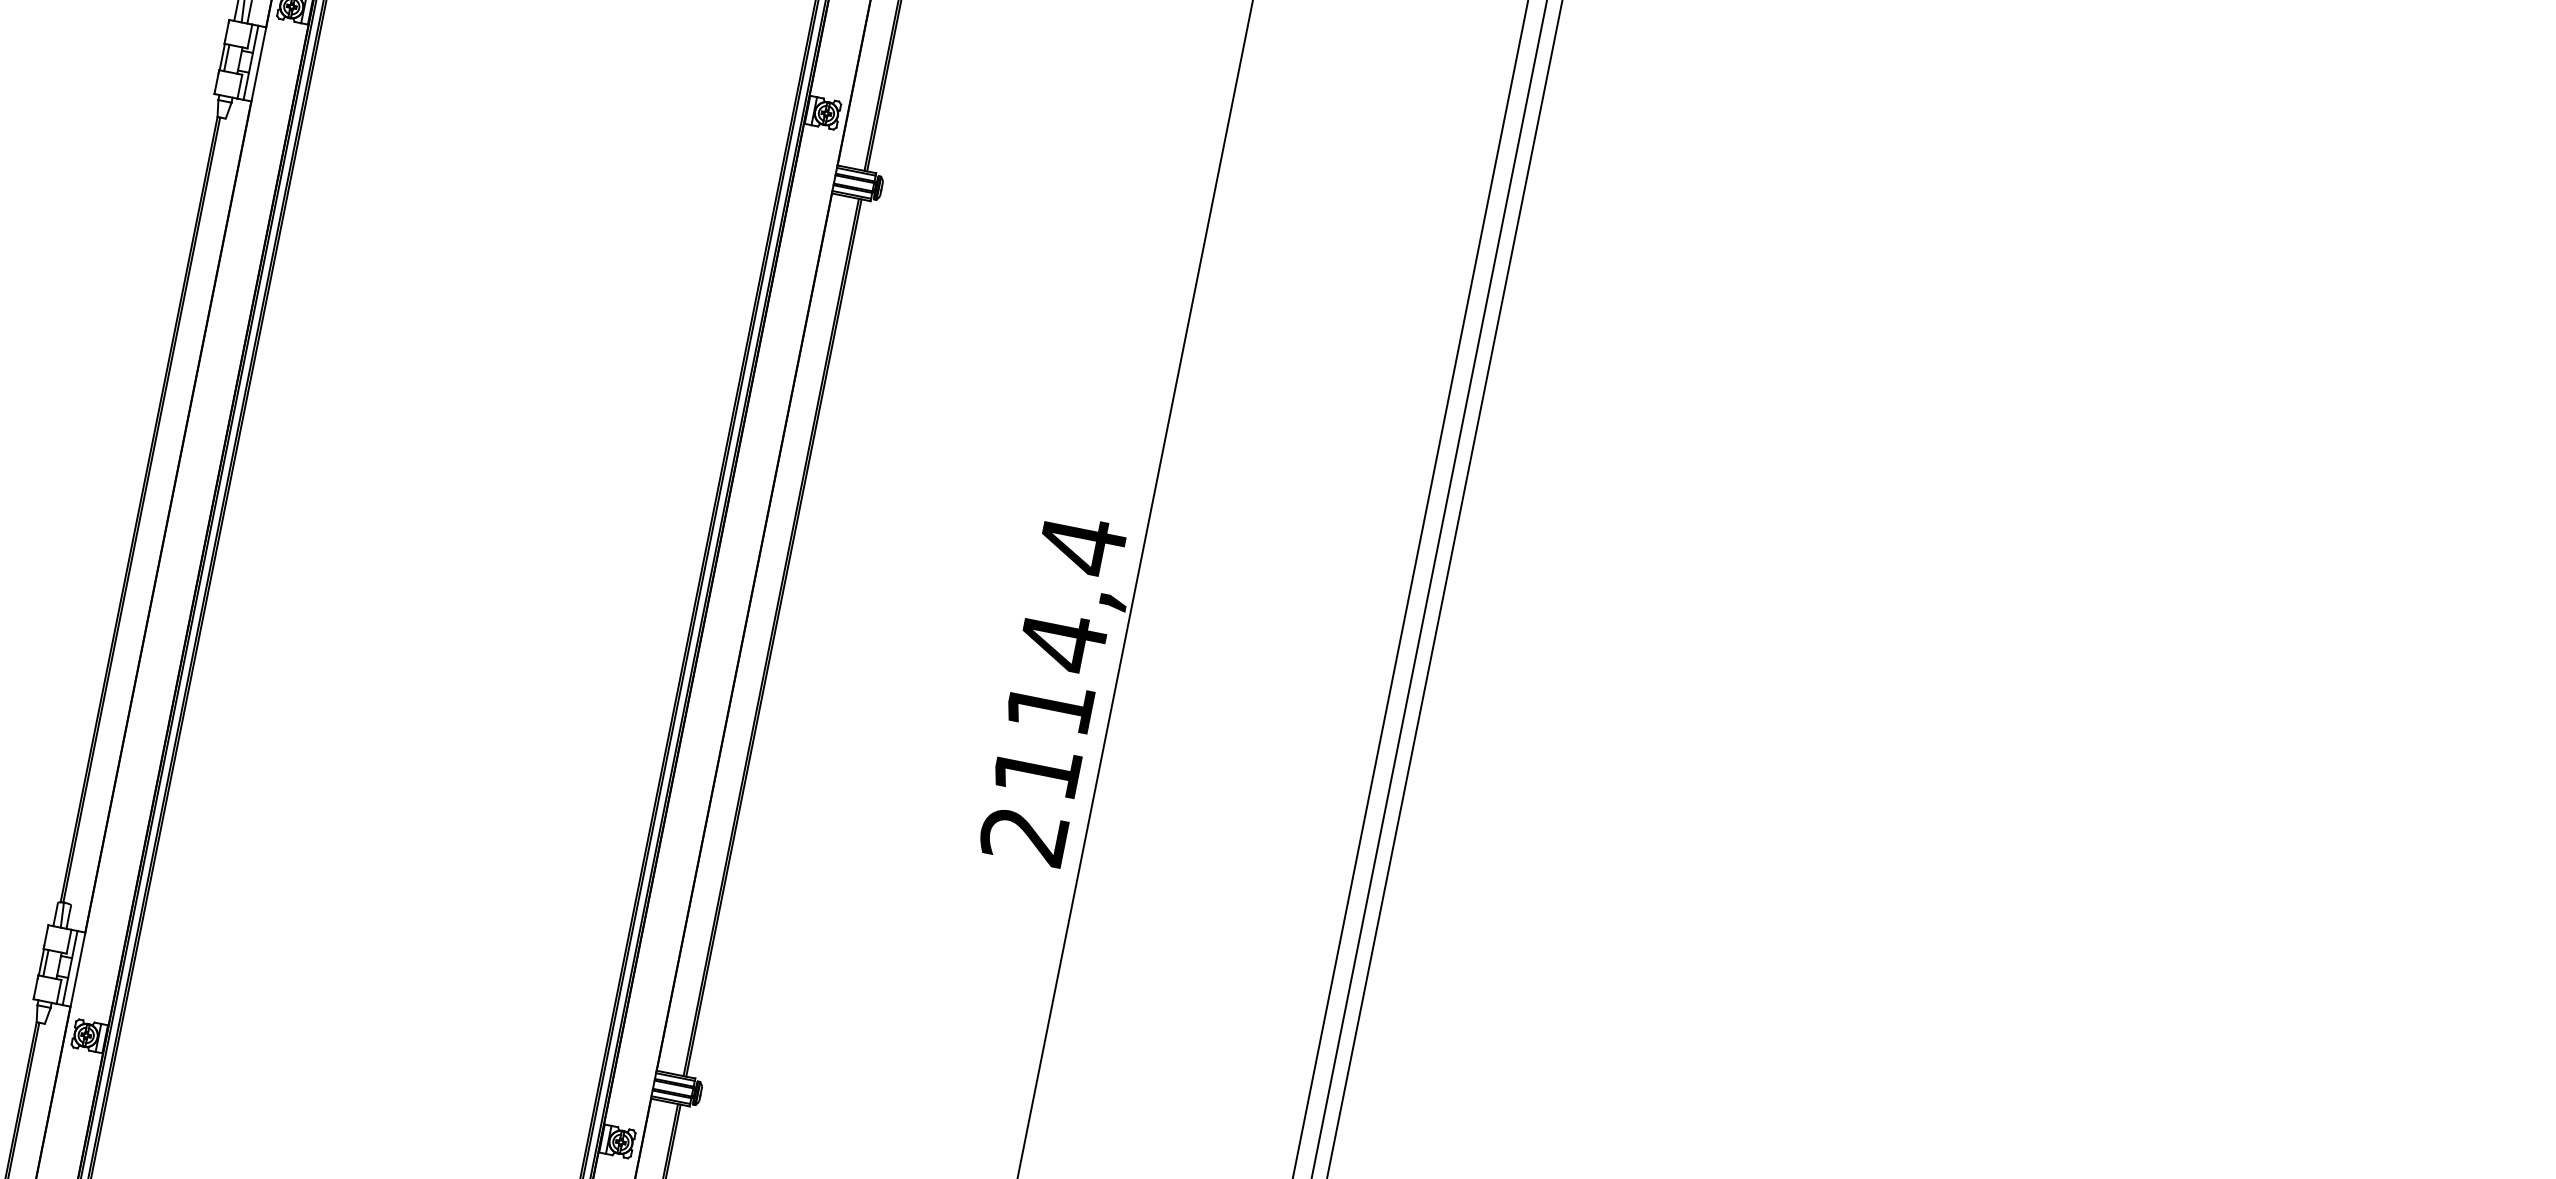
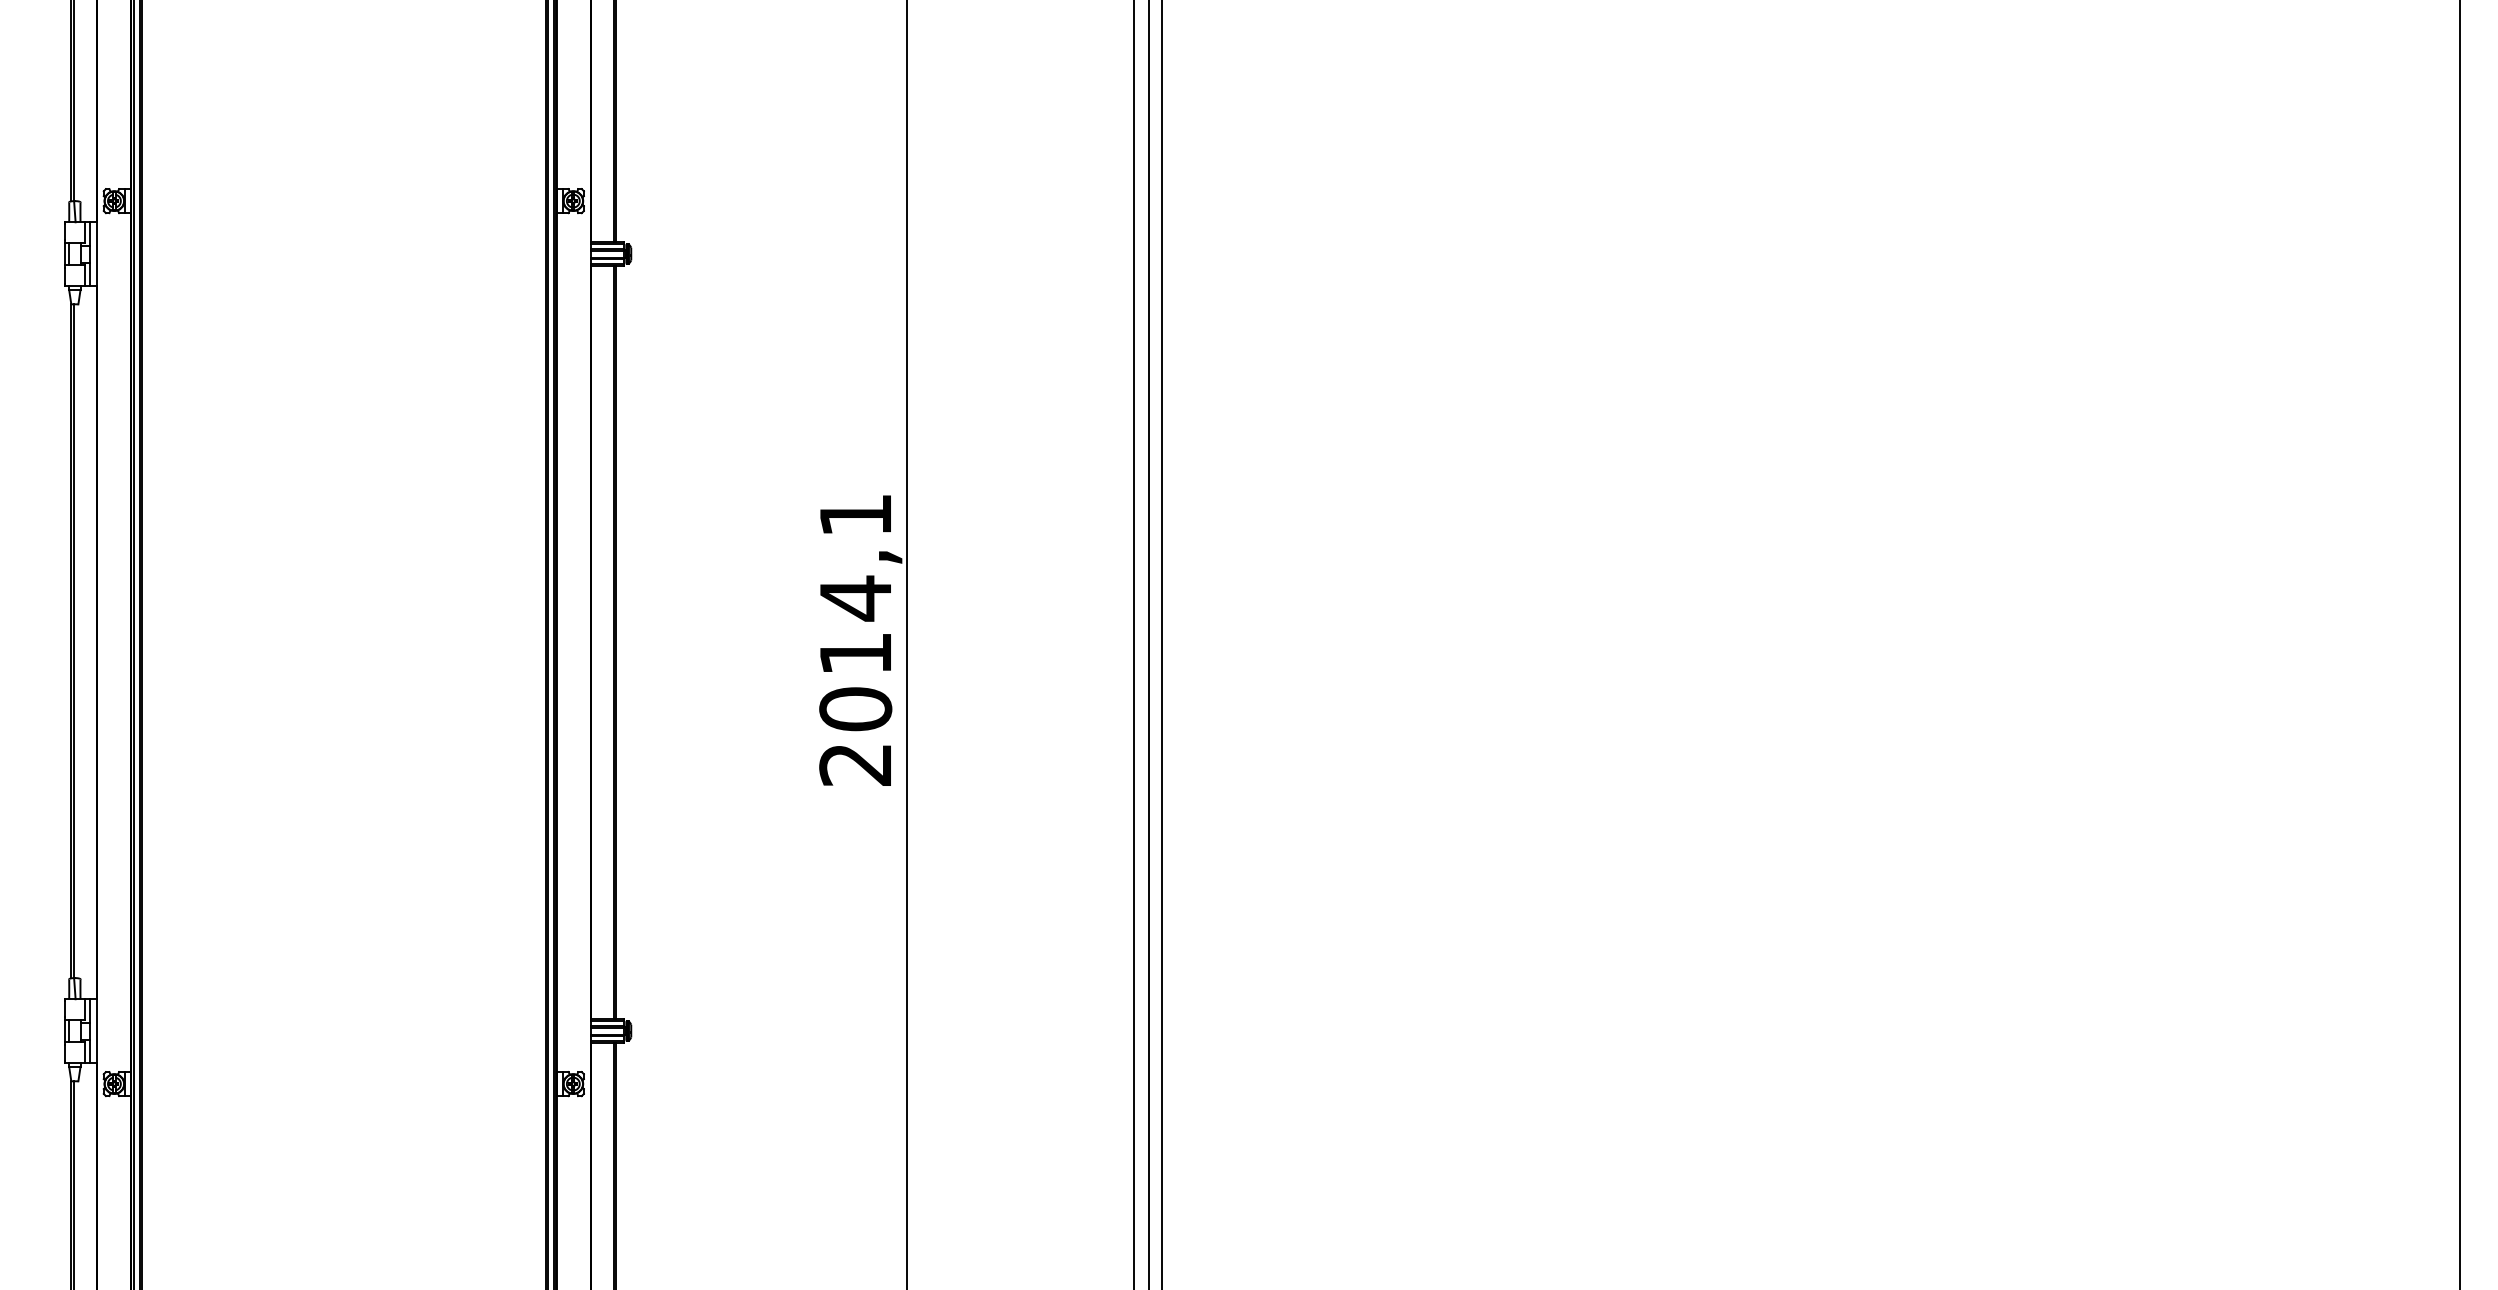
text: (1059, 657) -> (855, 611), 2114,4 -> 2014,1

